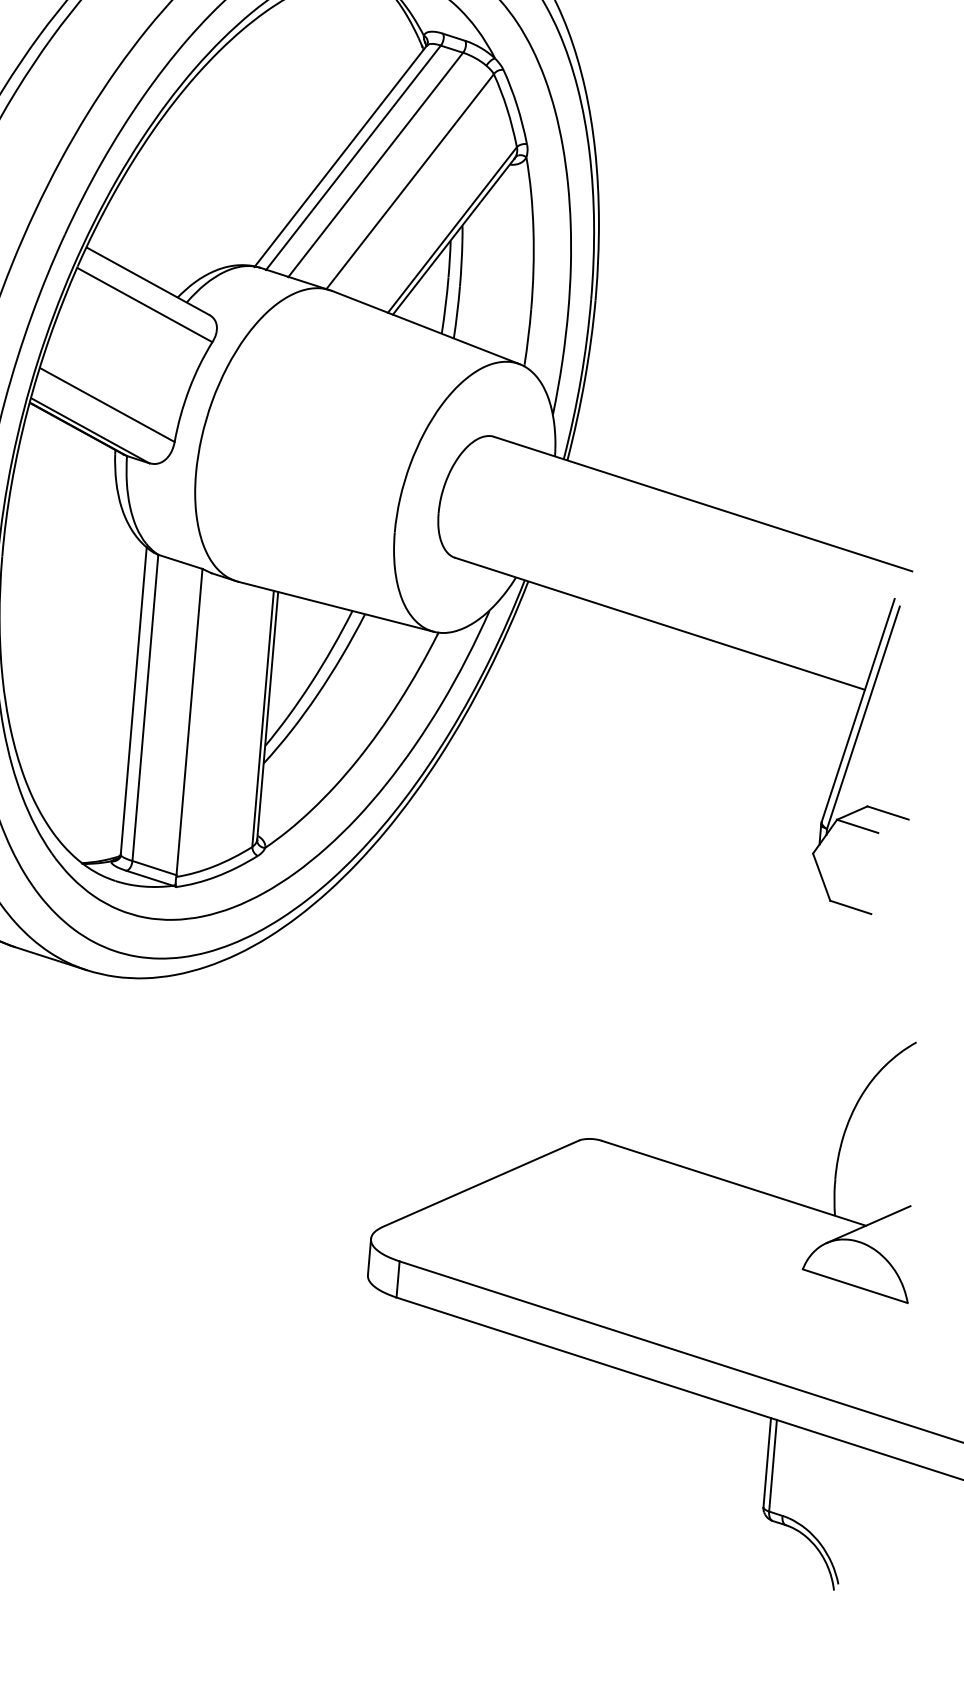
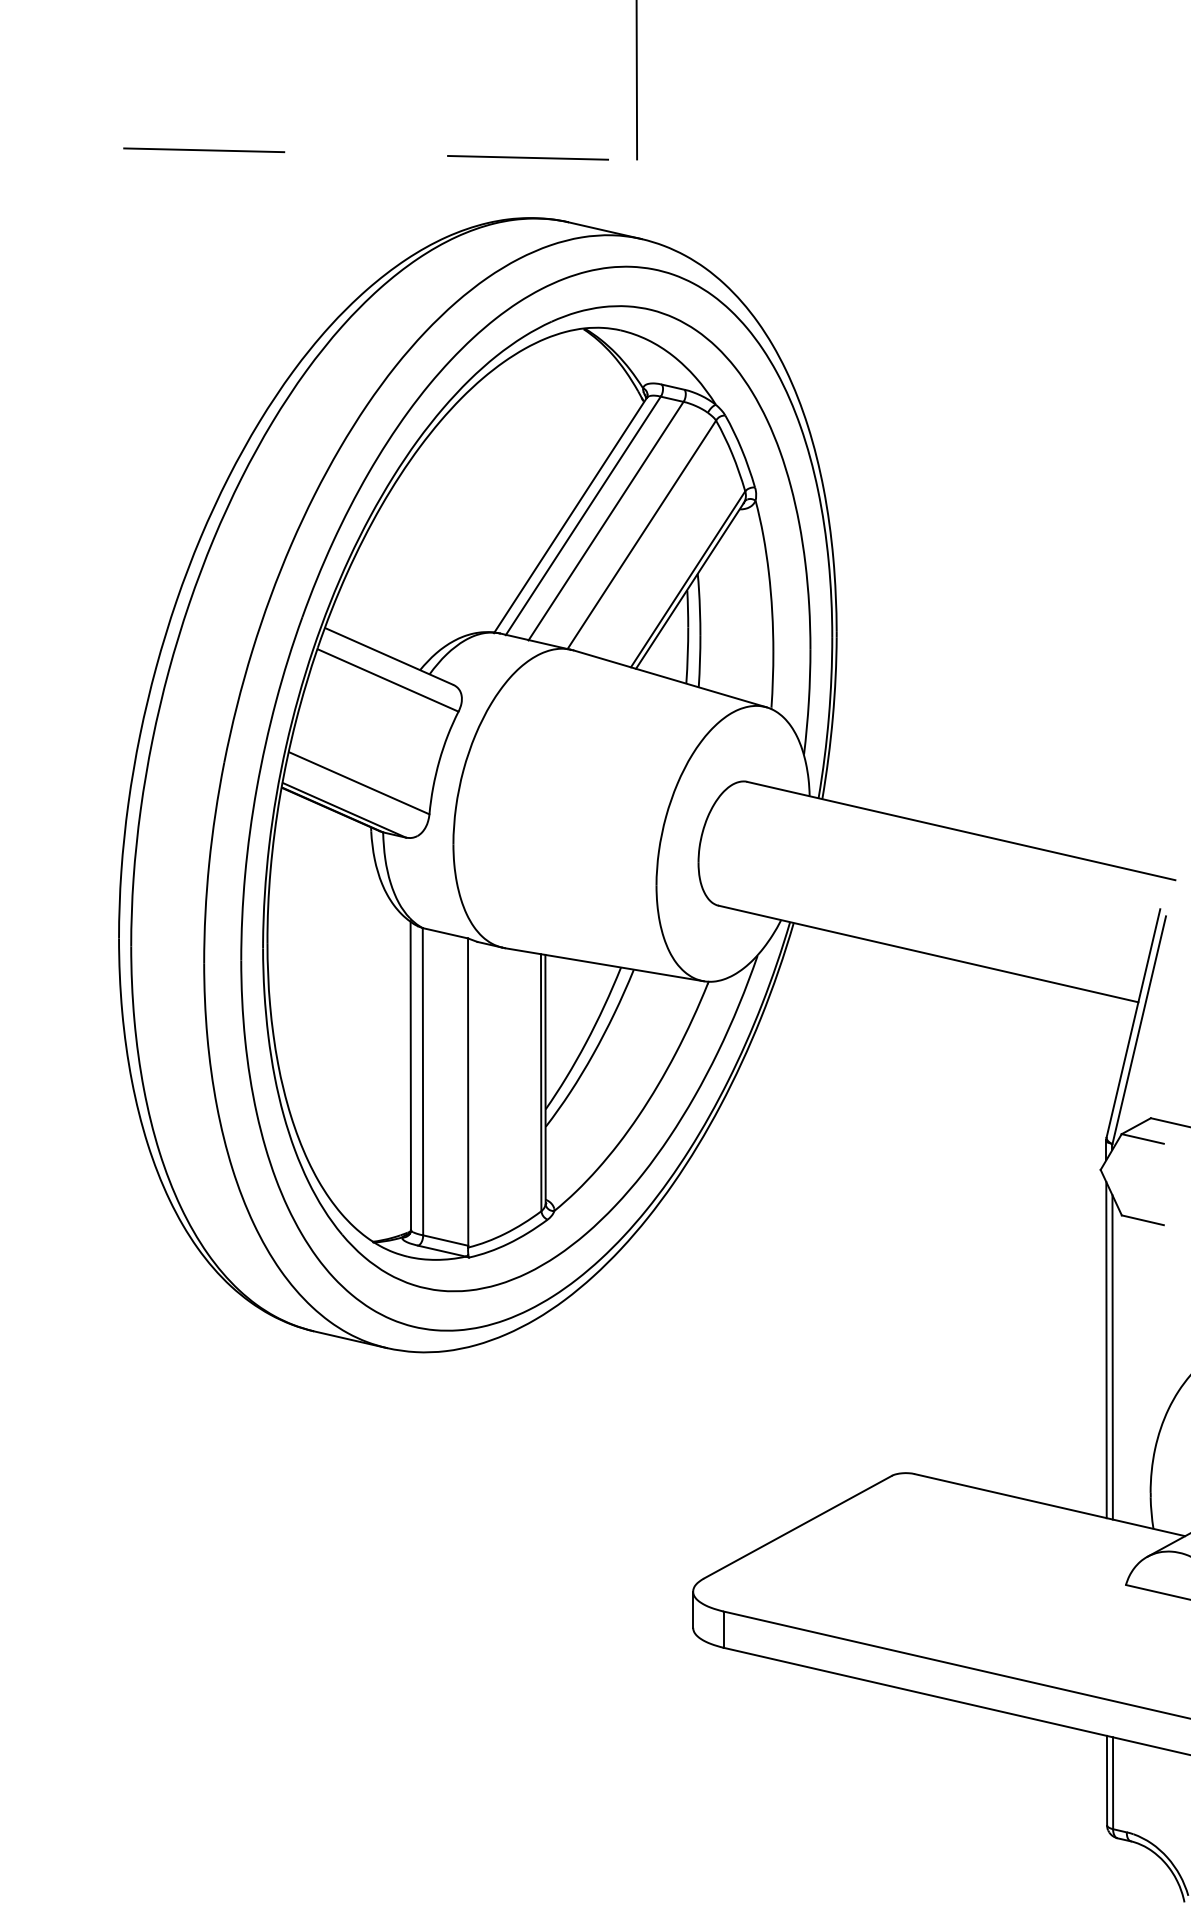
line: (803, 1034) -> (1106, 1350), added
line: (808, 1041) -> (1112, 1357), added

